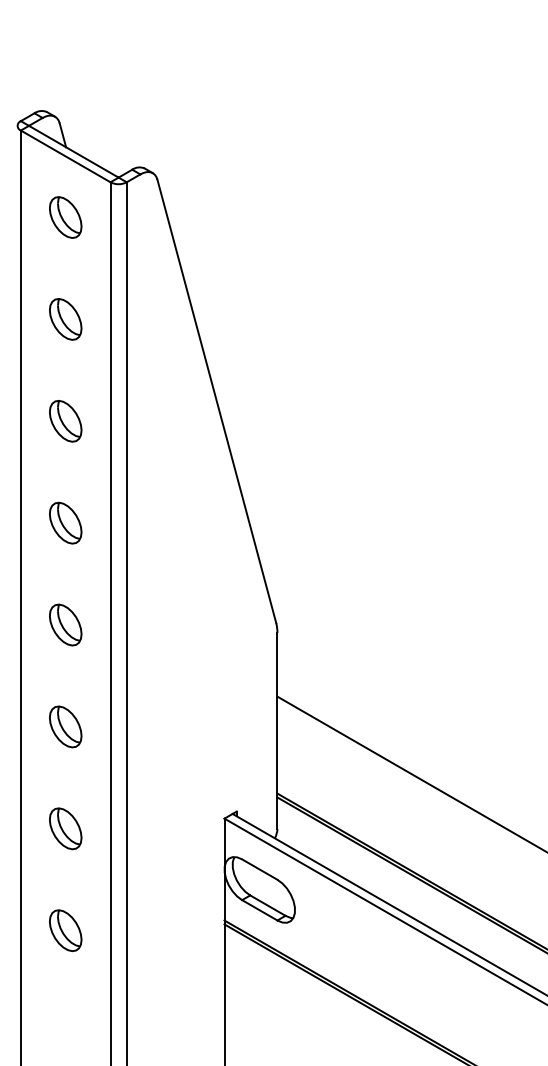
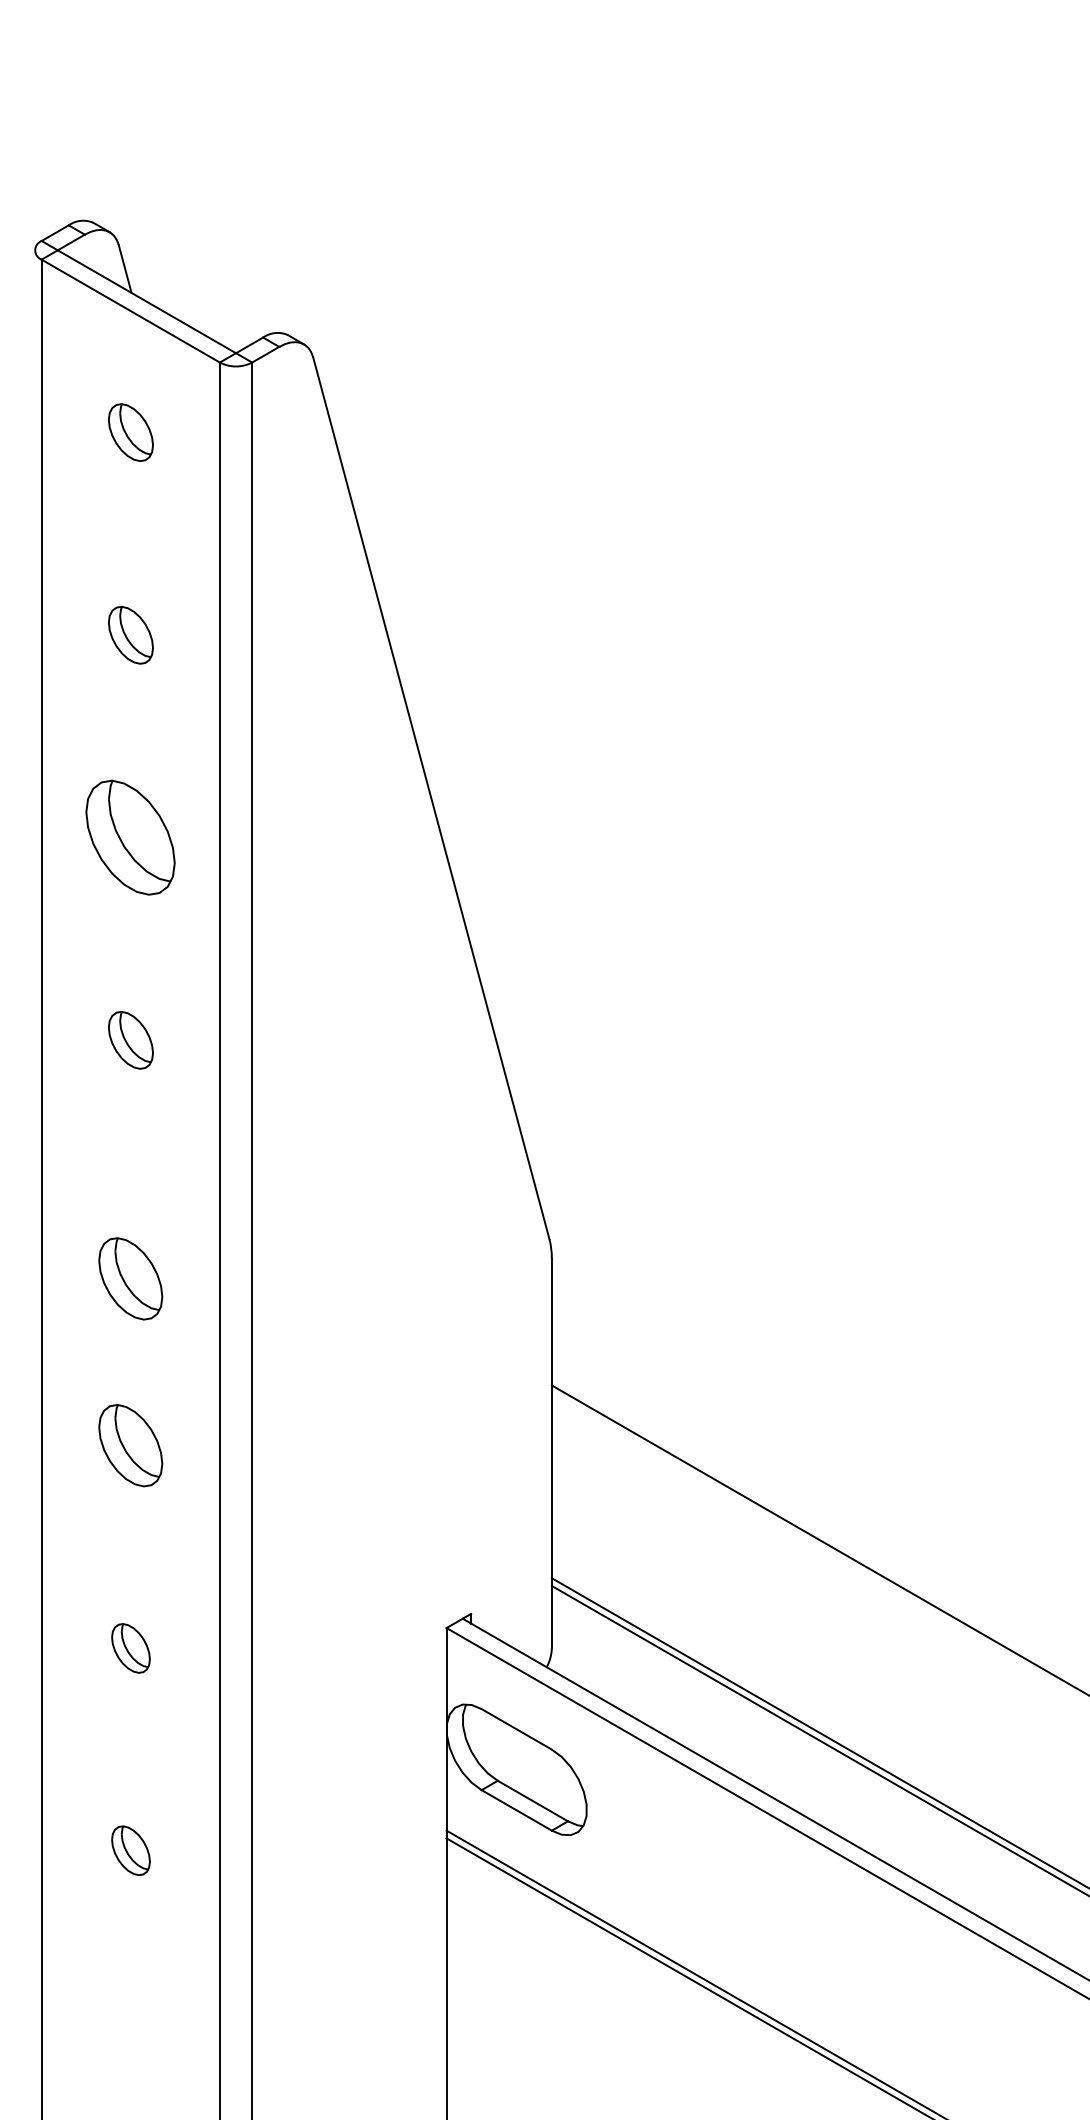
part: (65, 217) -> (130, 432), size x0.7
part: (65, 319) -> (130, 635), size x0.7
part: (65, 421) -> (130, 838), size x1.4
part: (65, 522) -> (130, 1039), size x0.7
part: (65, 624) -> (130, 1277), moved
part: (65, 828) -> (130, 1647), size x0.6
part: (65, 930) -> (130, 1850), size x0.6

